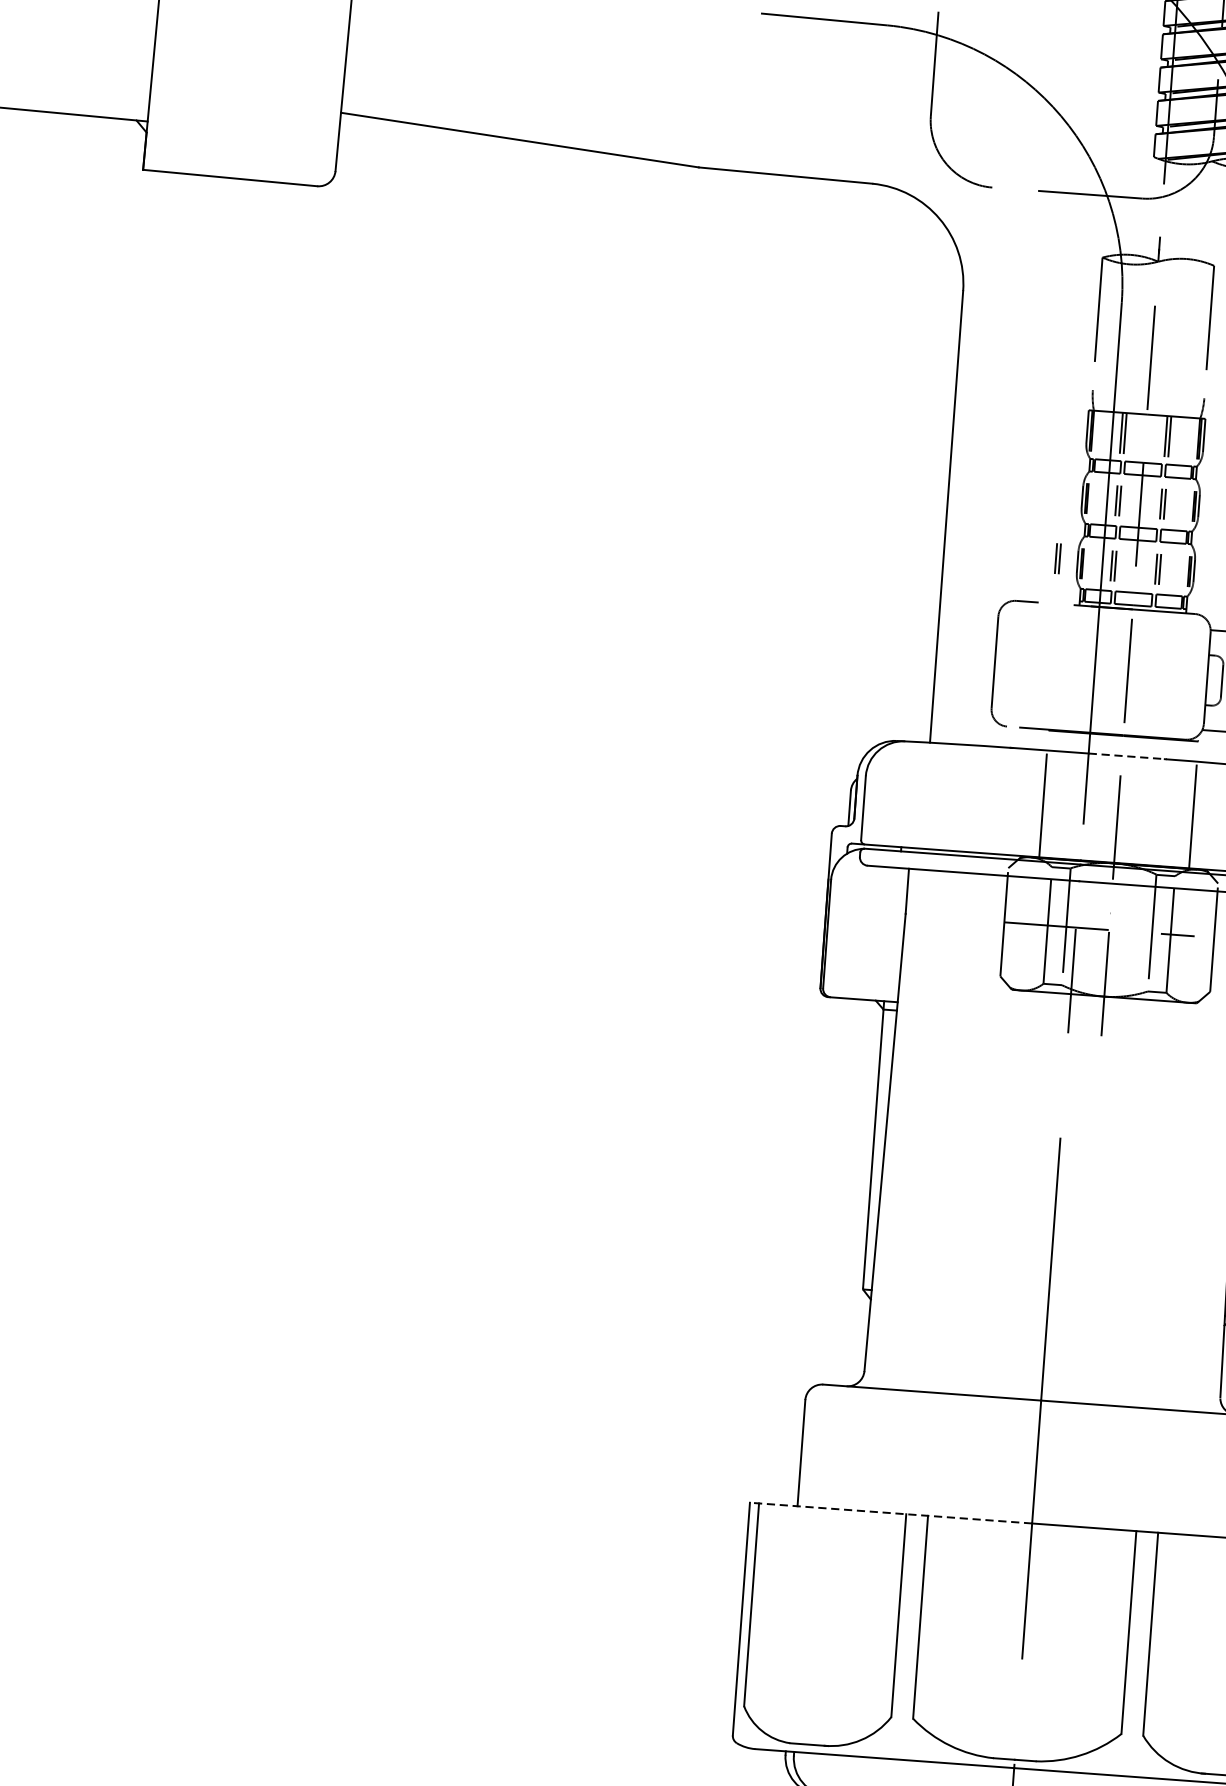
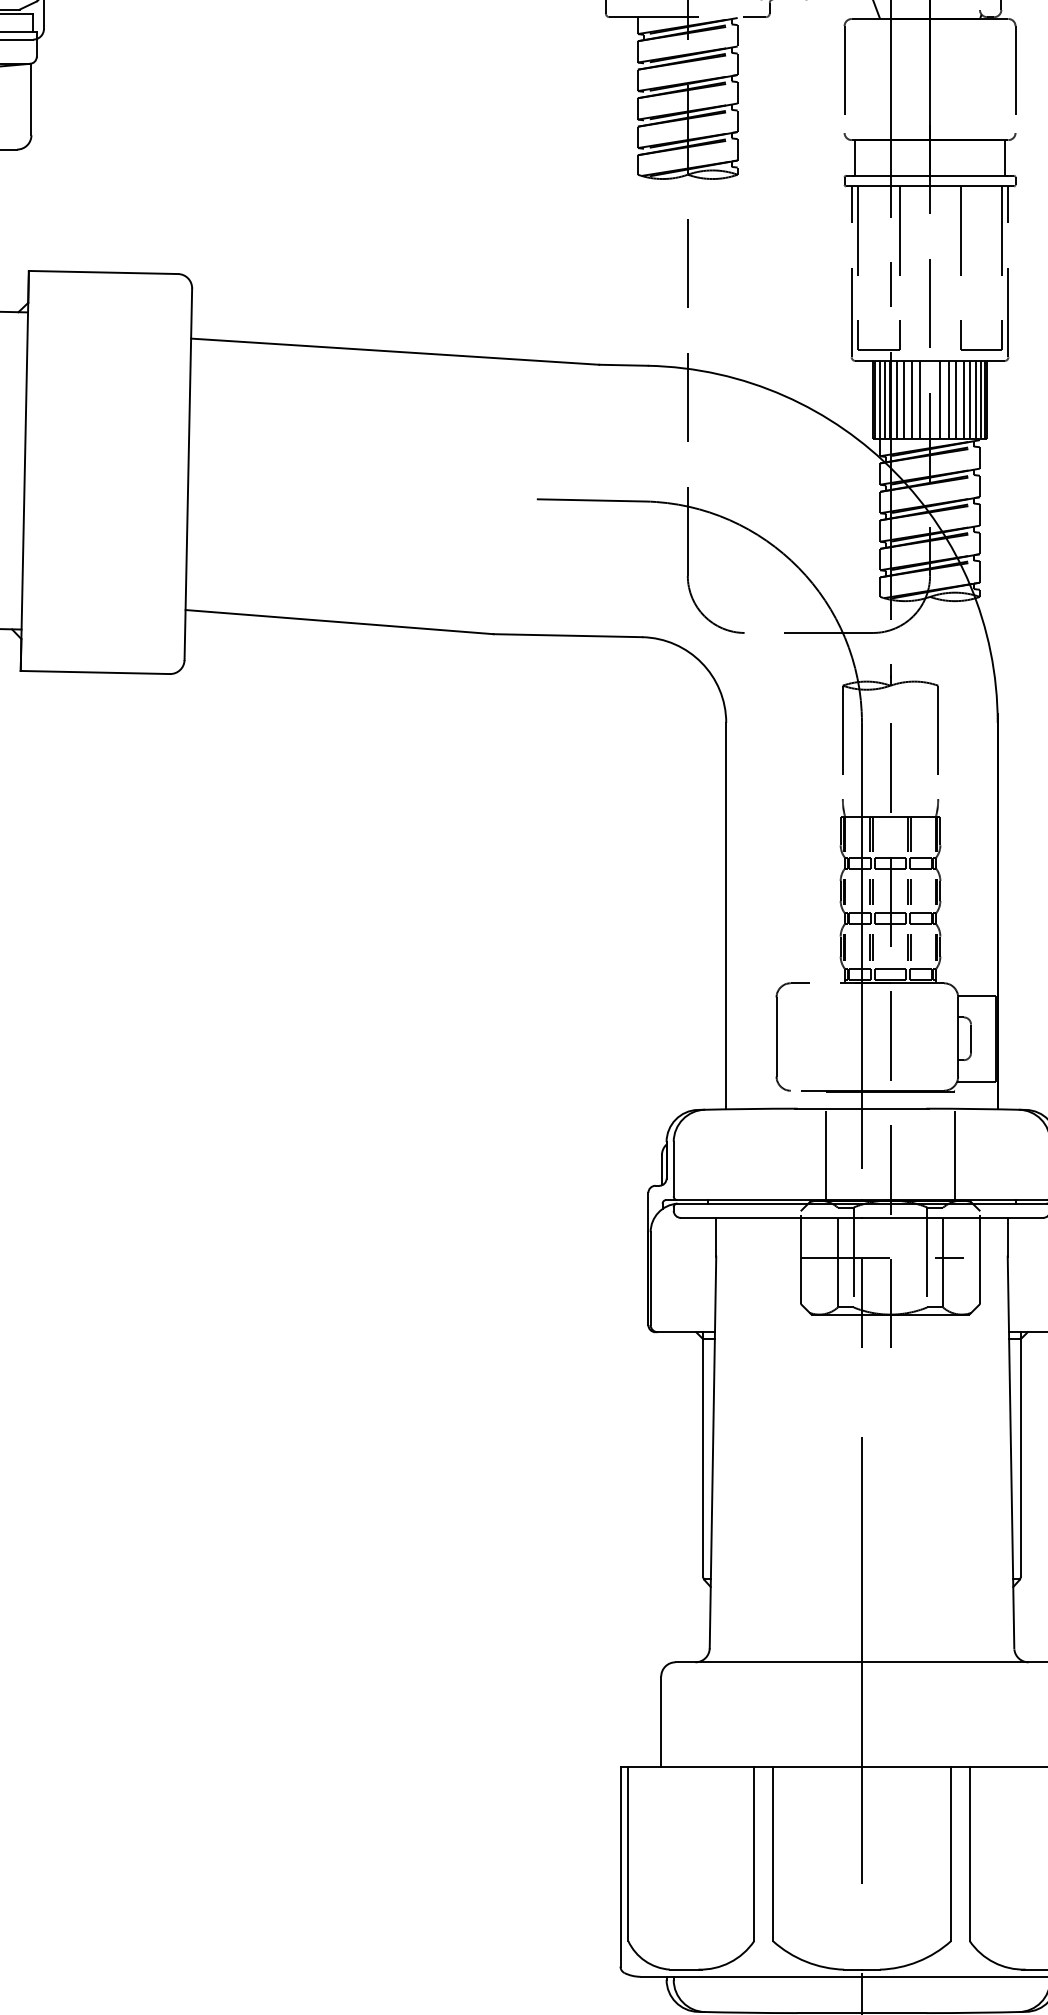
line: (1056, 558) -> (822, 944), removed
line: (1127, 756) -> (895, 1108), dashed -> solid
line: (891, 1513) -> (741, 1767), dashed -> solid

